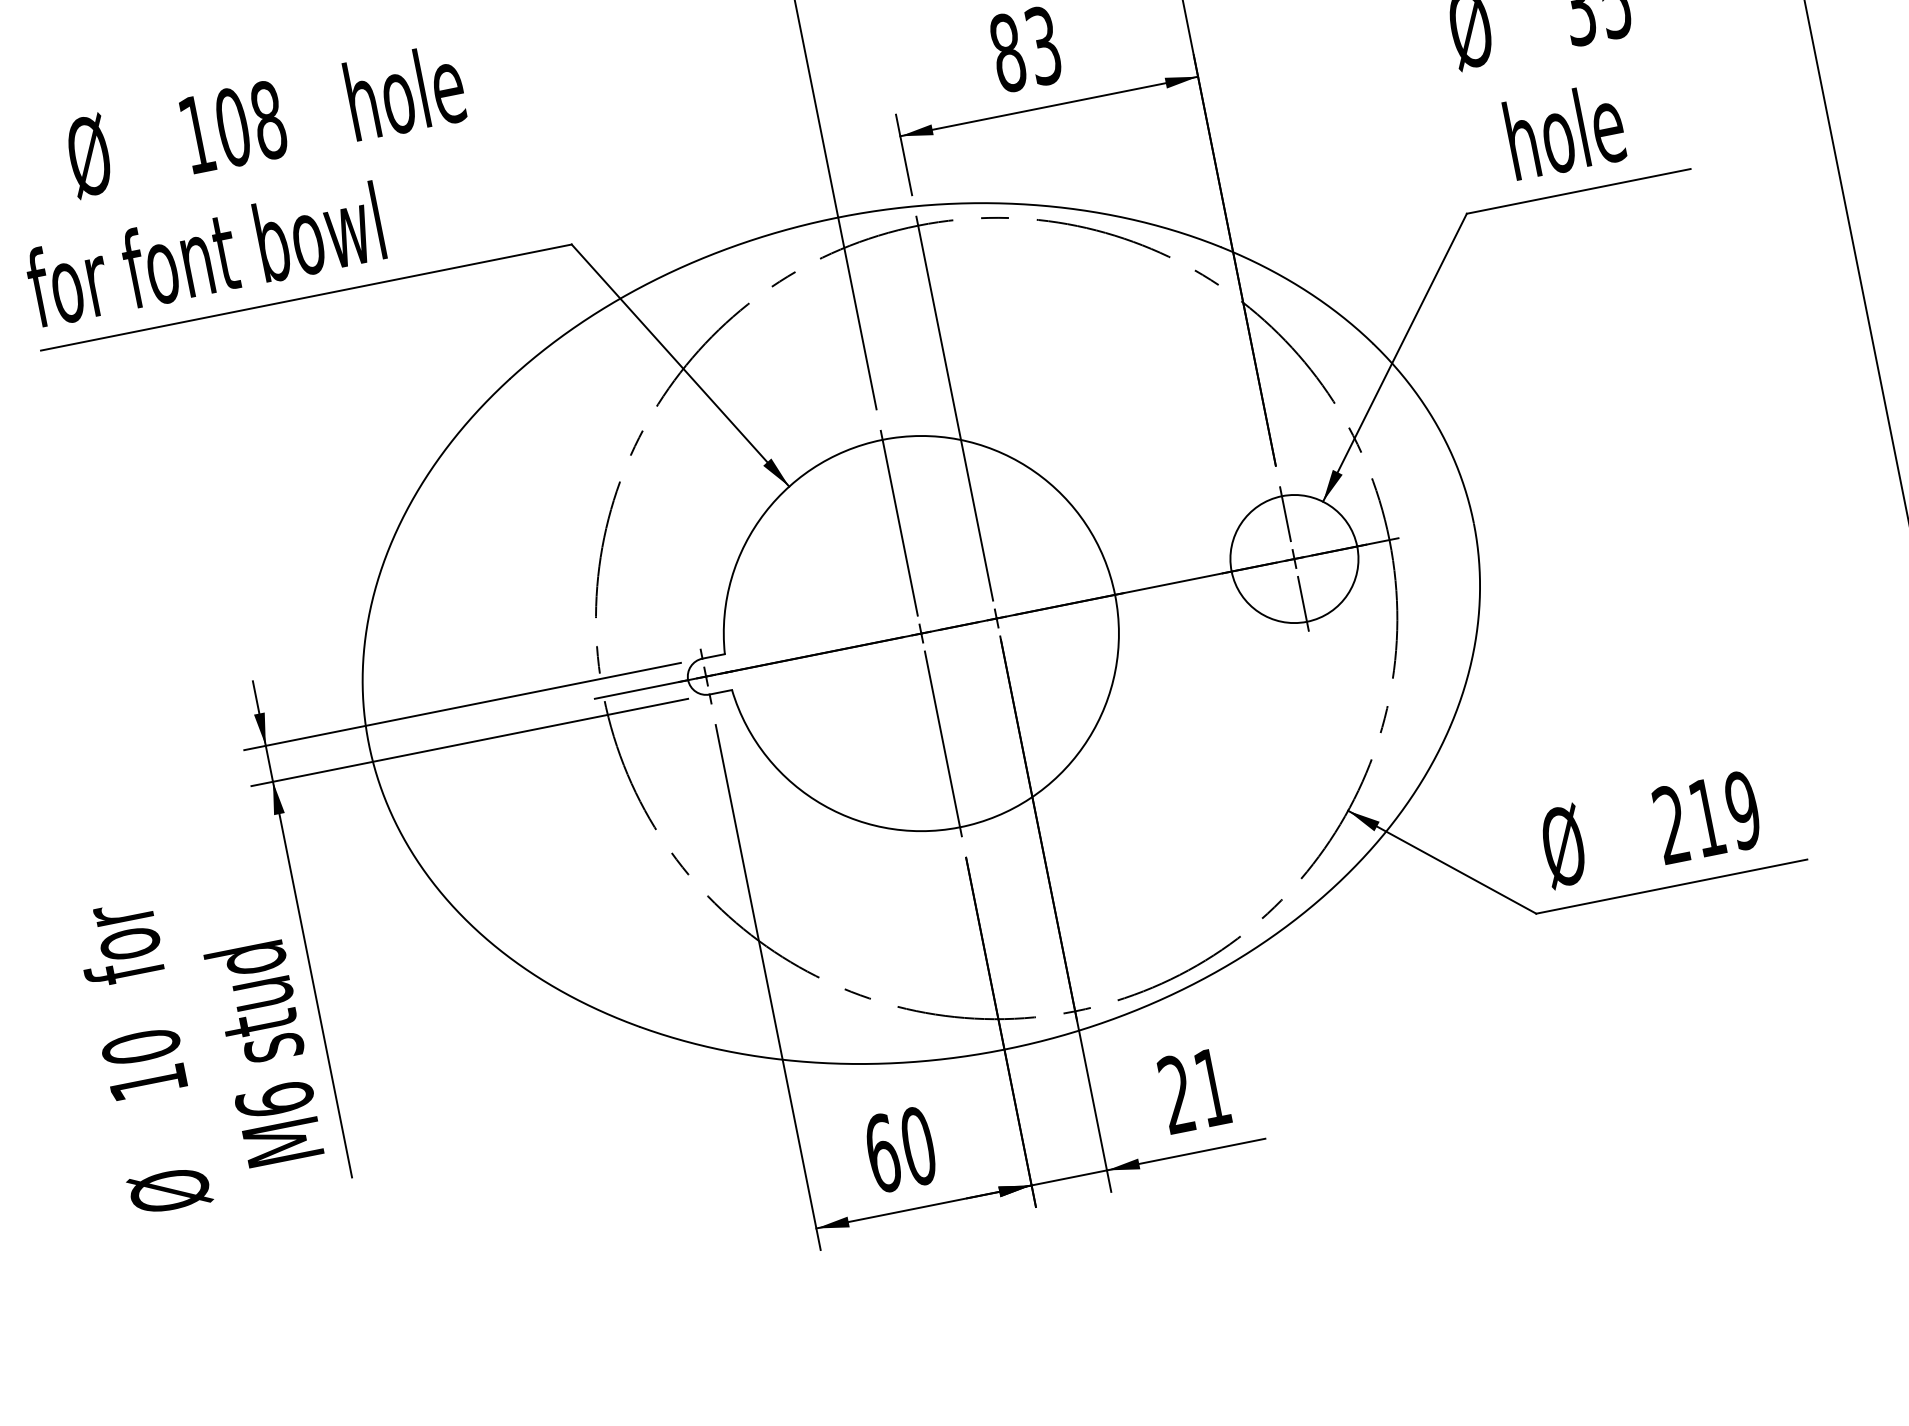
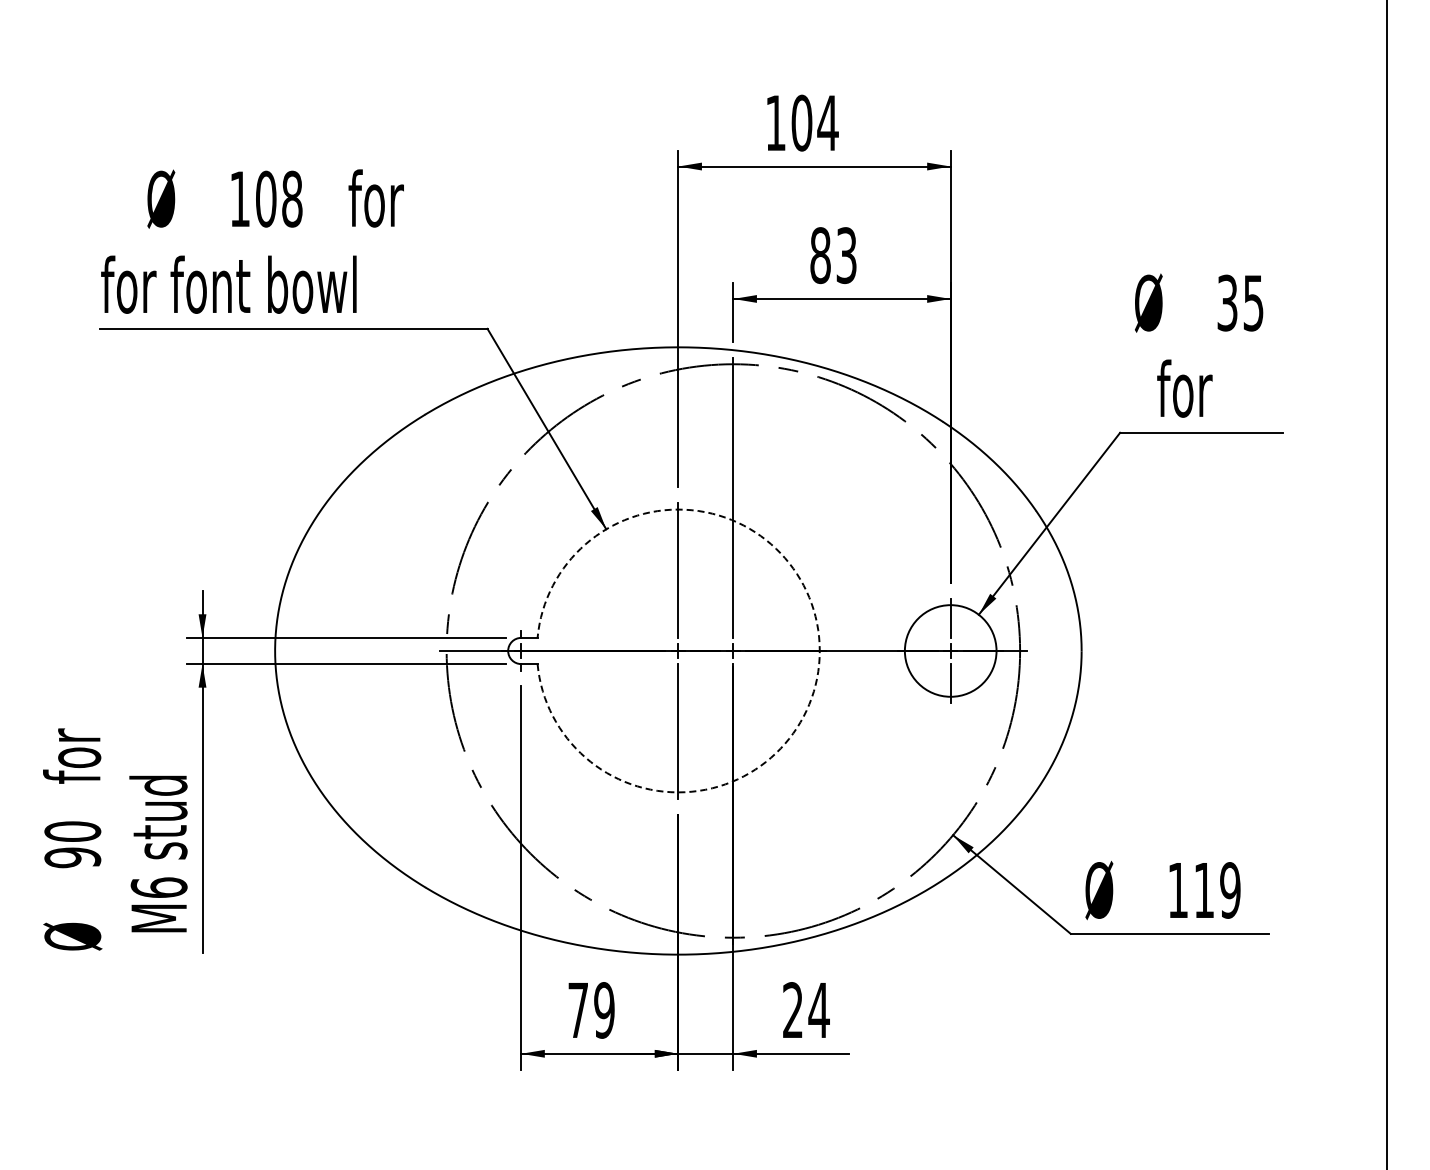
text: (403, 92) -> (390, 198), hole -> for
text: (1563, 131) -> (1199, 388), hole -> for
arc: (1114, 594) -> (819, 650), solid -> dashed
text: (1670, 823) -> (1177, 889), 219 -> 119
text: (147, 1082) -> (72, 857), 10 -> 90
text: (1211, 1087) -> (818, 1010), 21 -> 24
text: (900, 1149) -> (591, 1010), 60 -> 79

